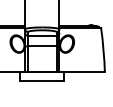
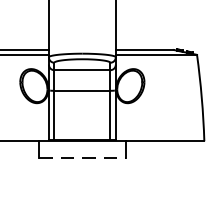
line: (42, 80) -> (82, 157), solid -> dashed

